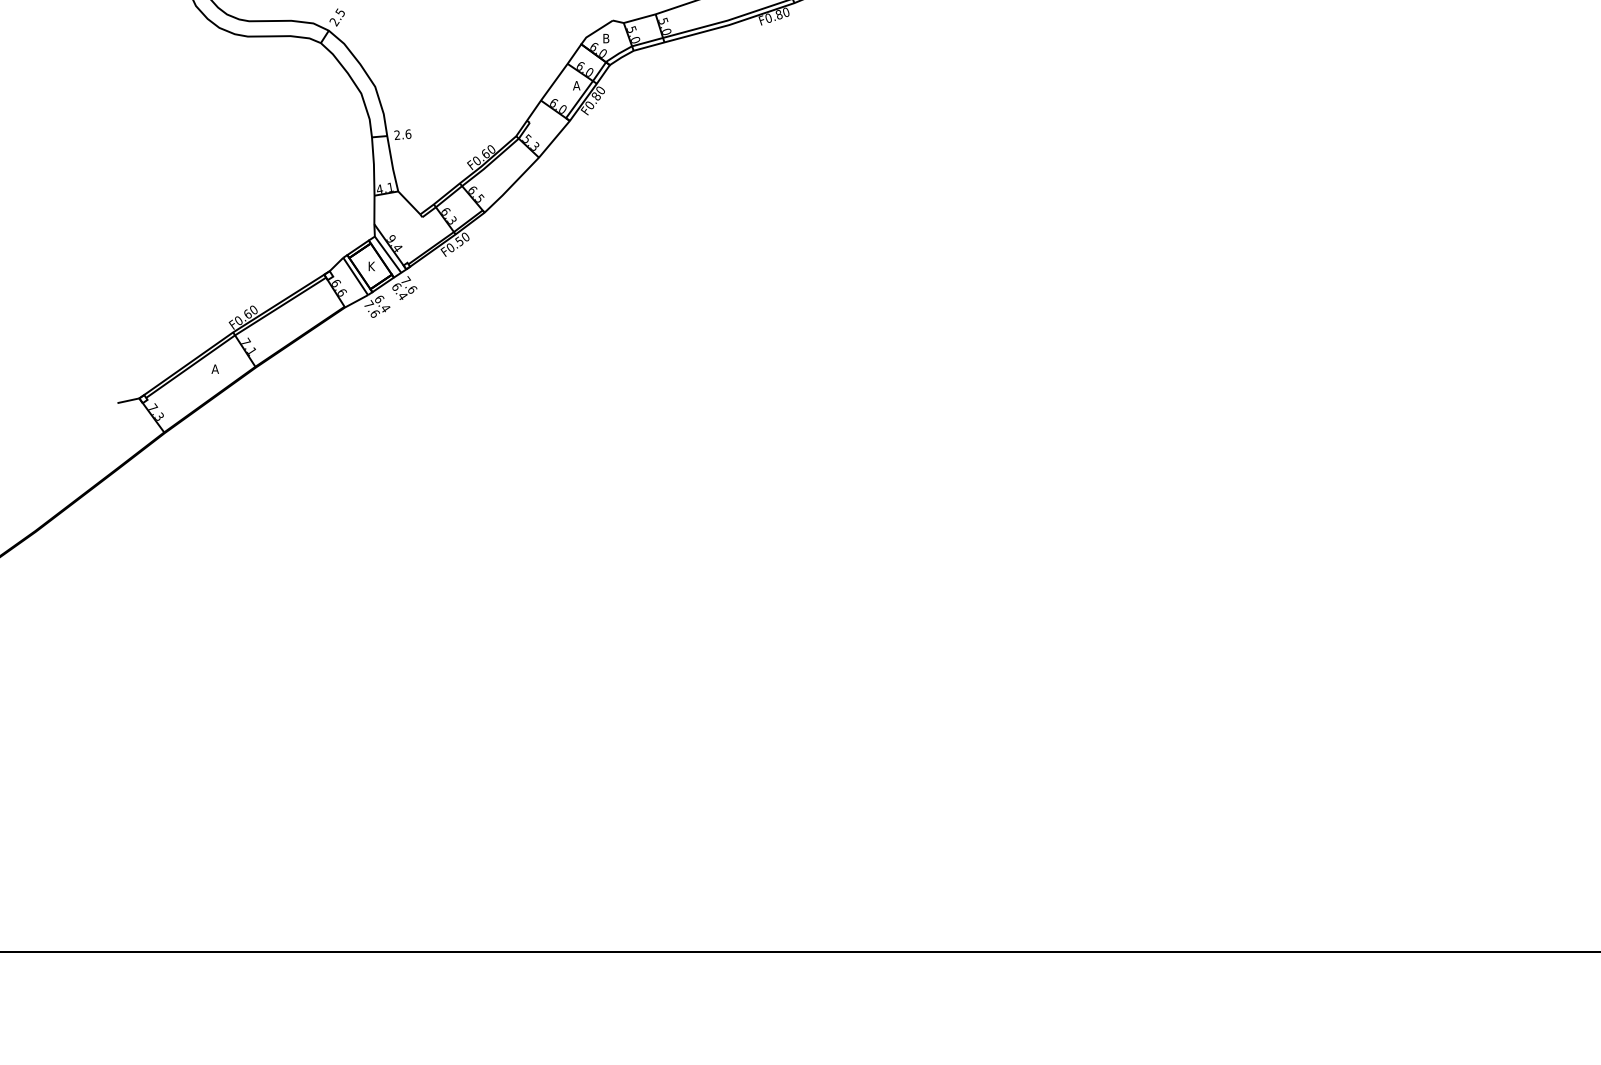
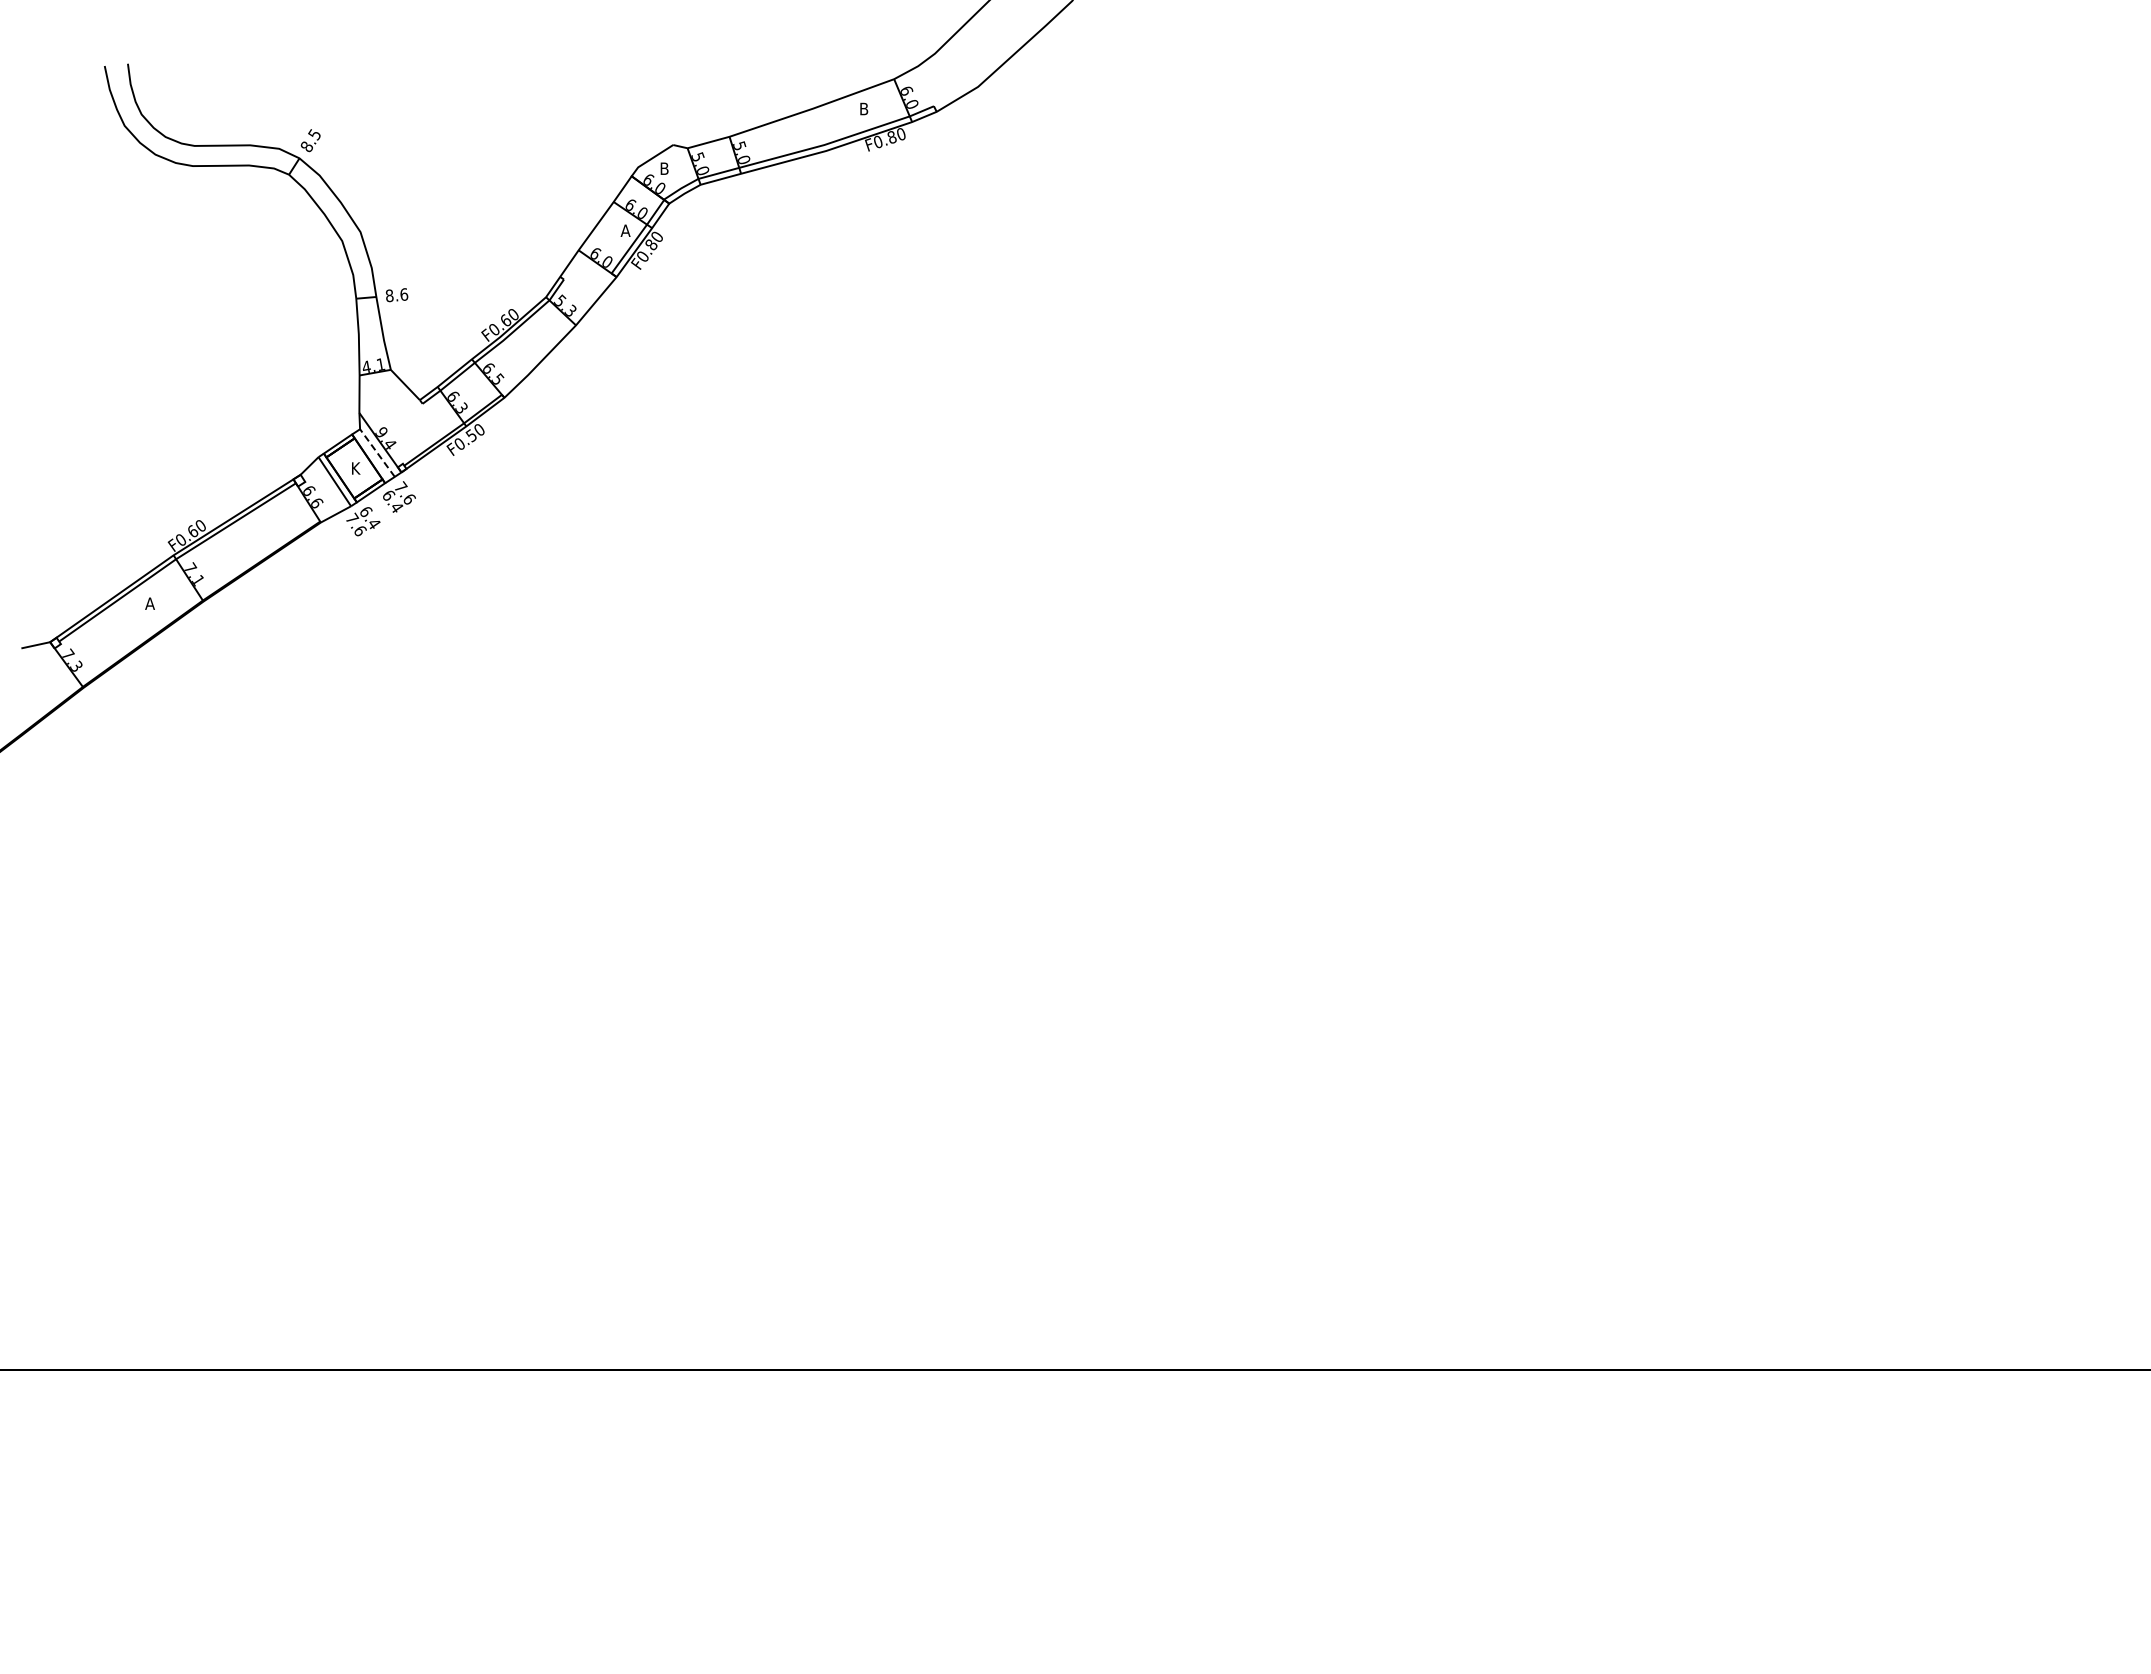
text: (334, 21) -> (306, 146), 2.5 -> 8.5
text: (397, 134) -> (389, 295), 2.6 -> 8.6
line: (388, 254) -> (377, 452), solid -> dashed

